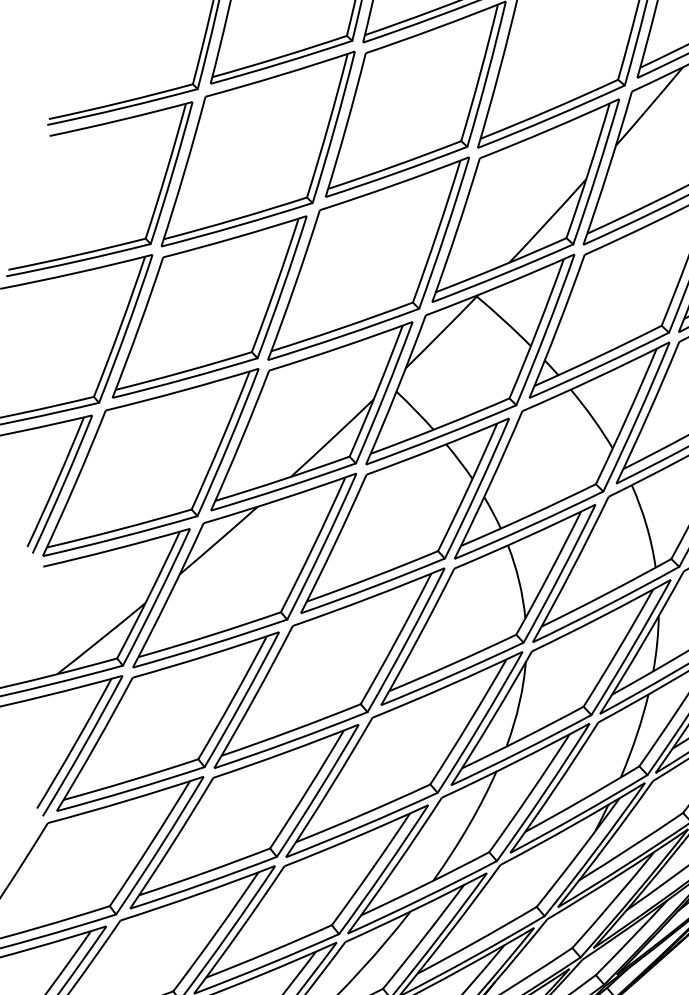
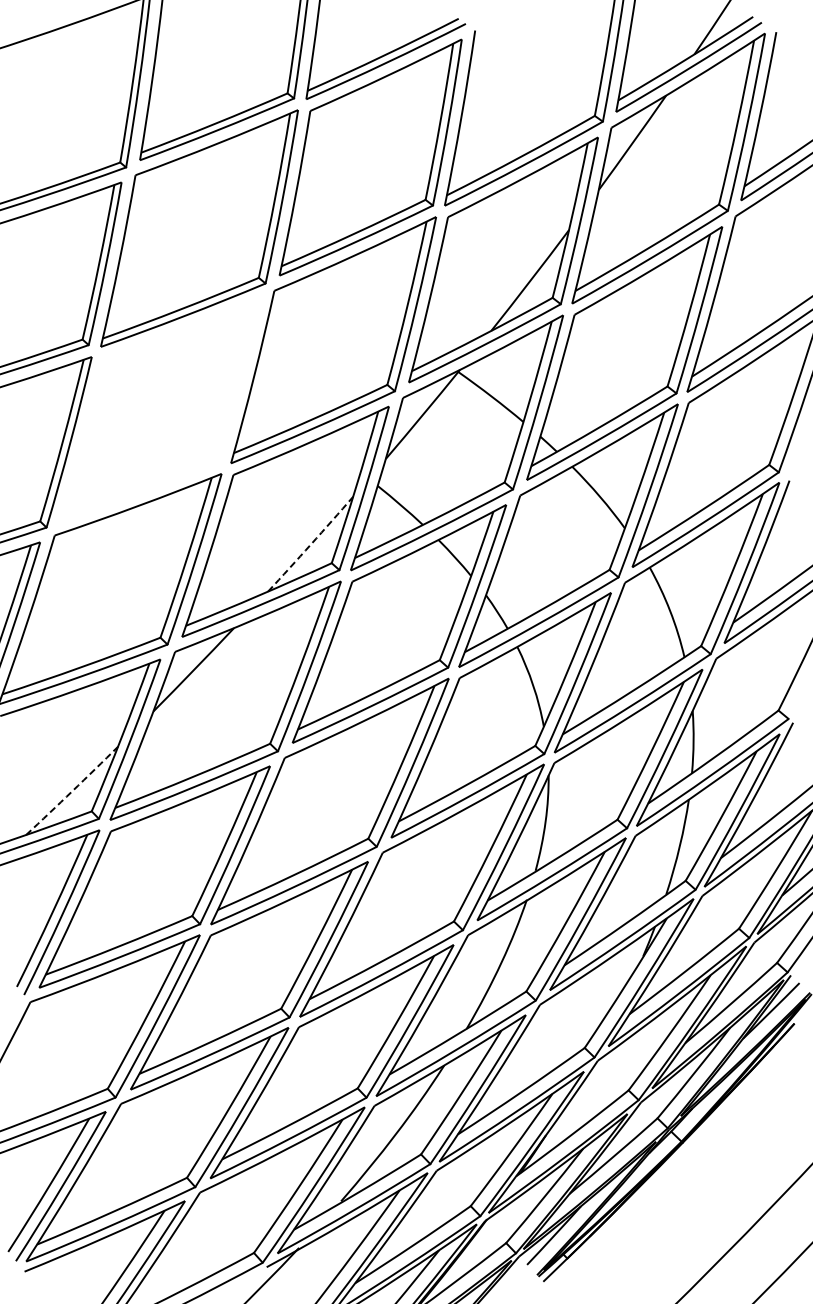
part: (209, 306) -> (160, 409), removed
arc: (332, 438) -> (310, 544), solid -> dashed
arc: (101, 639) -> (72, 791), solid -> dashed

